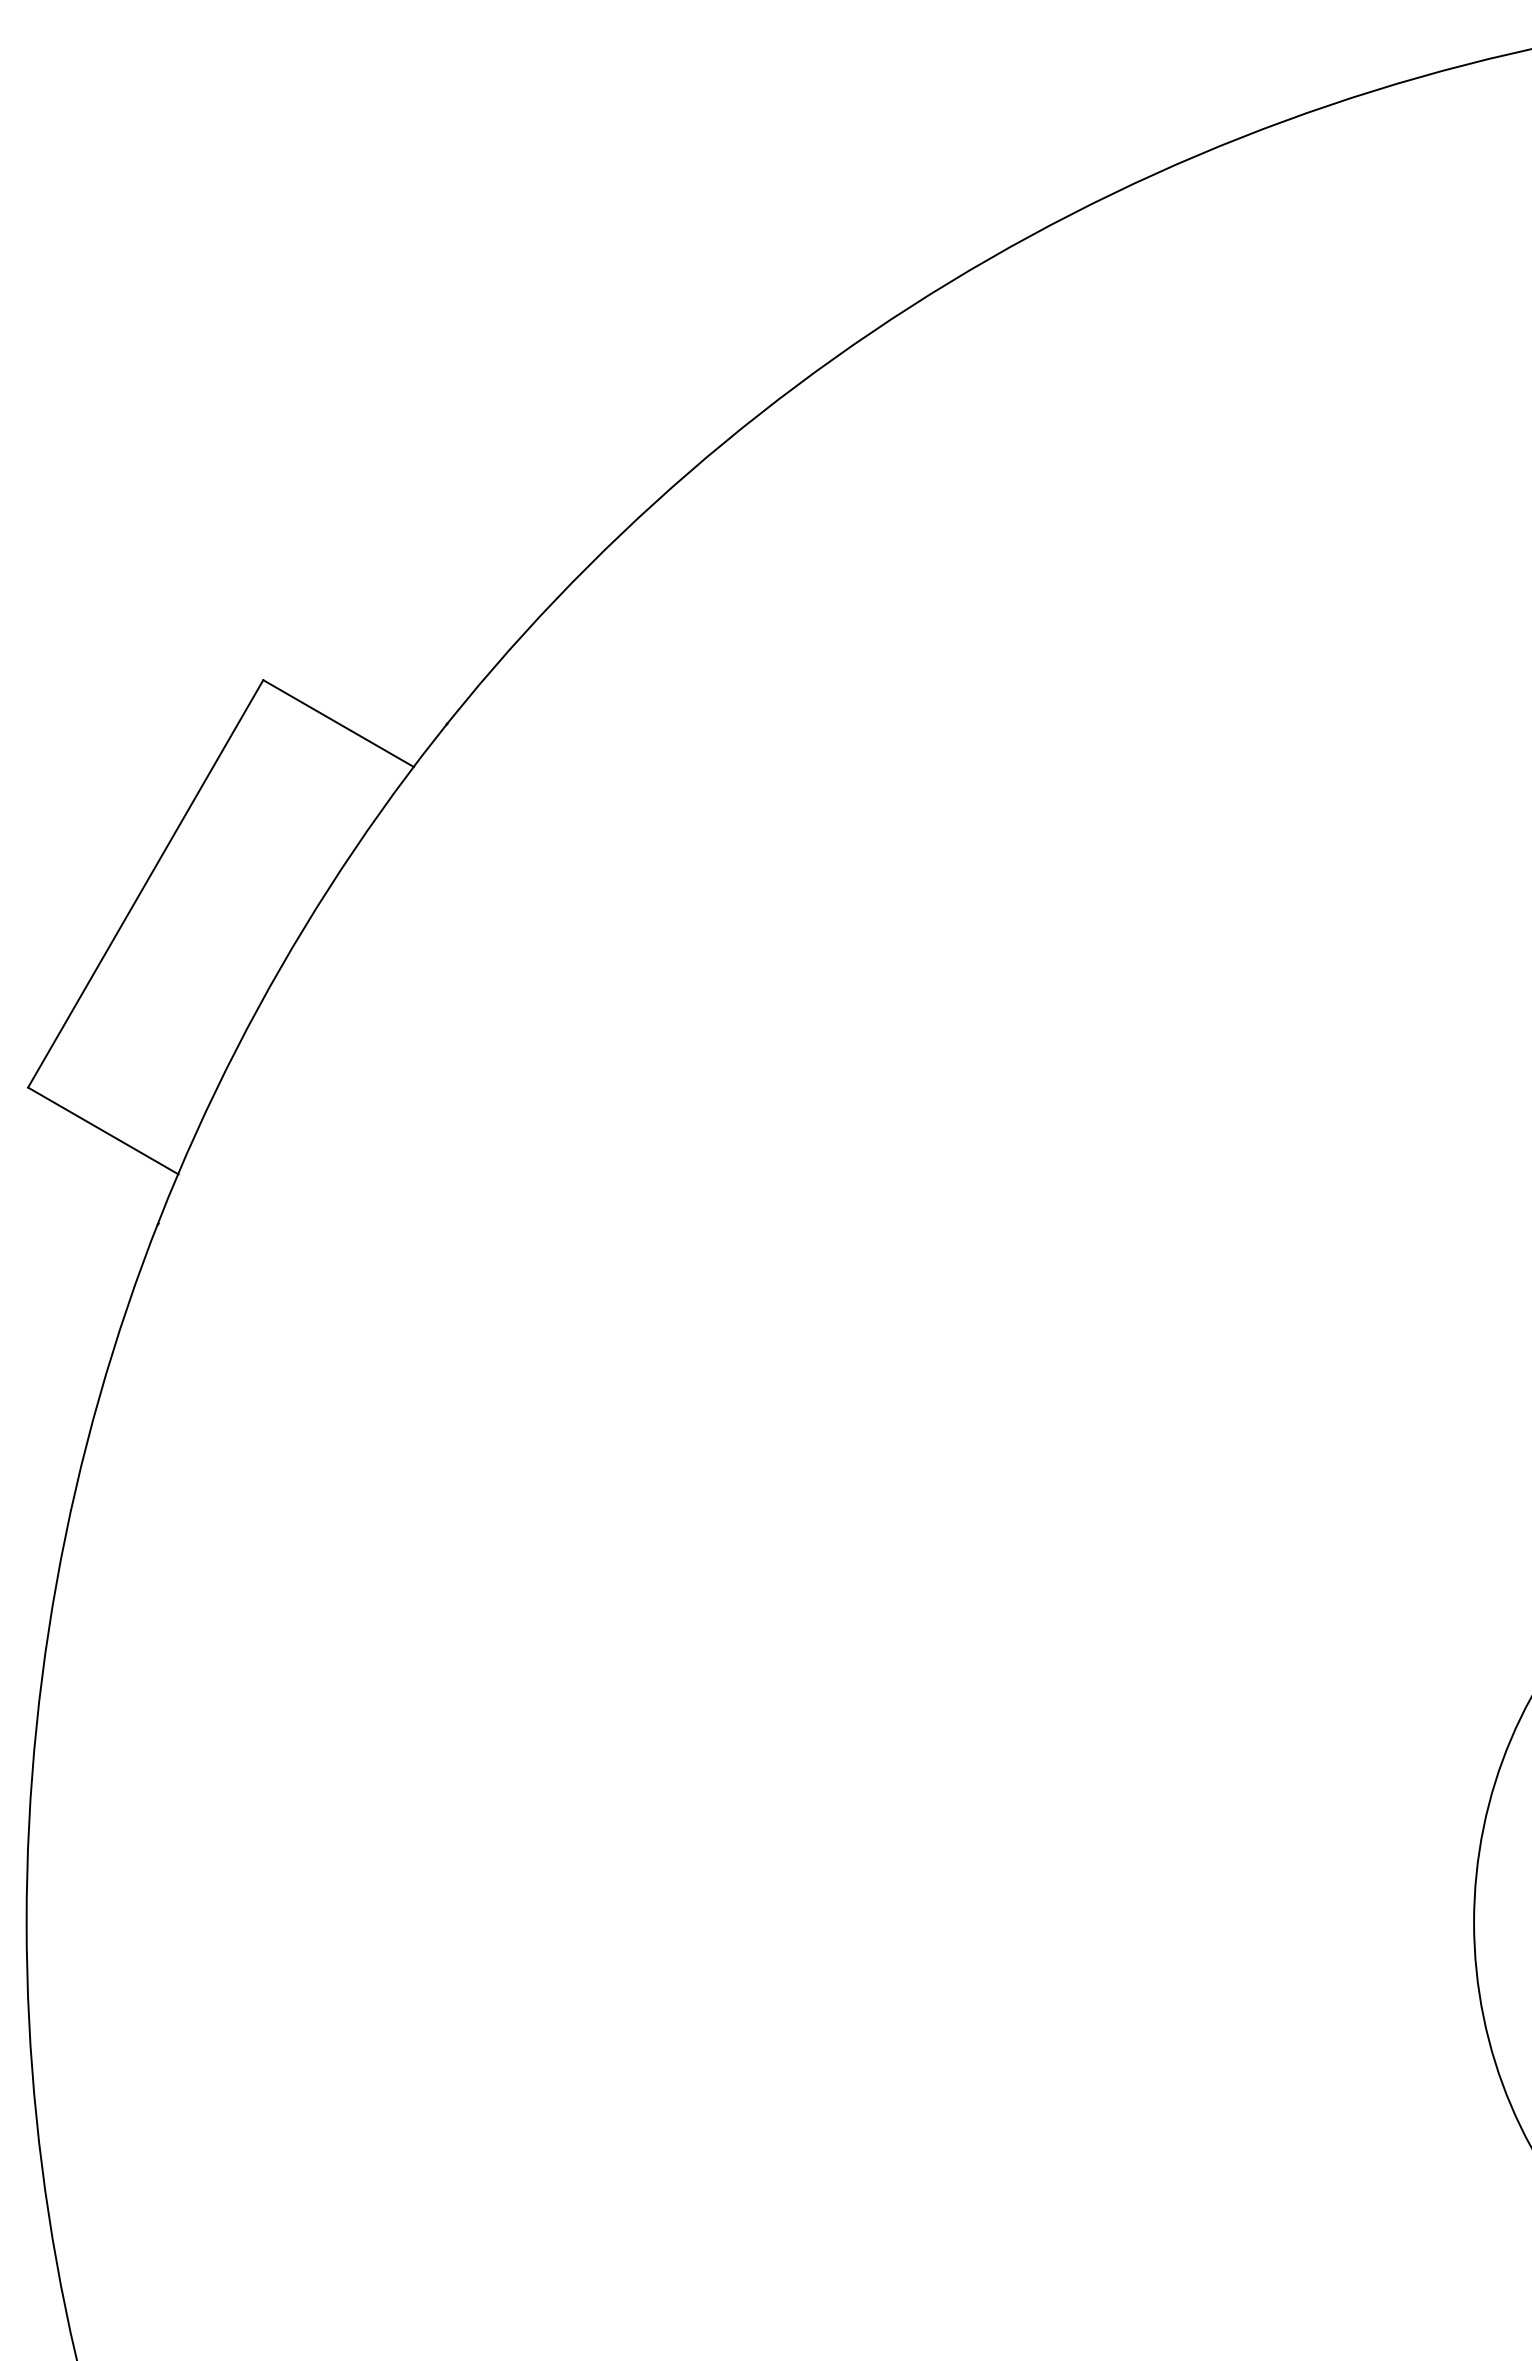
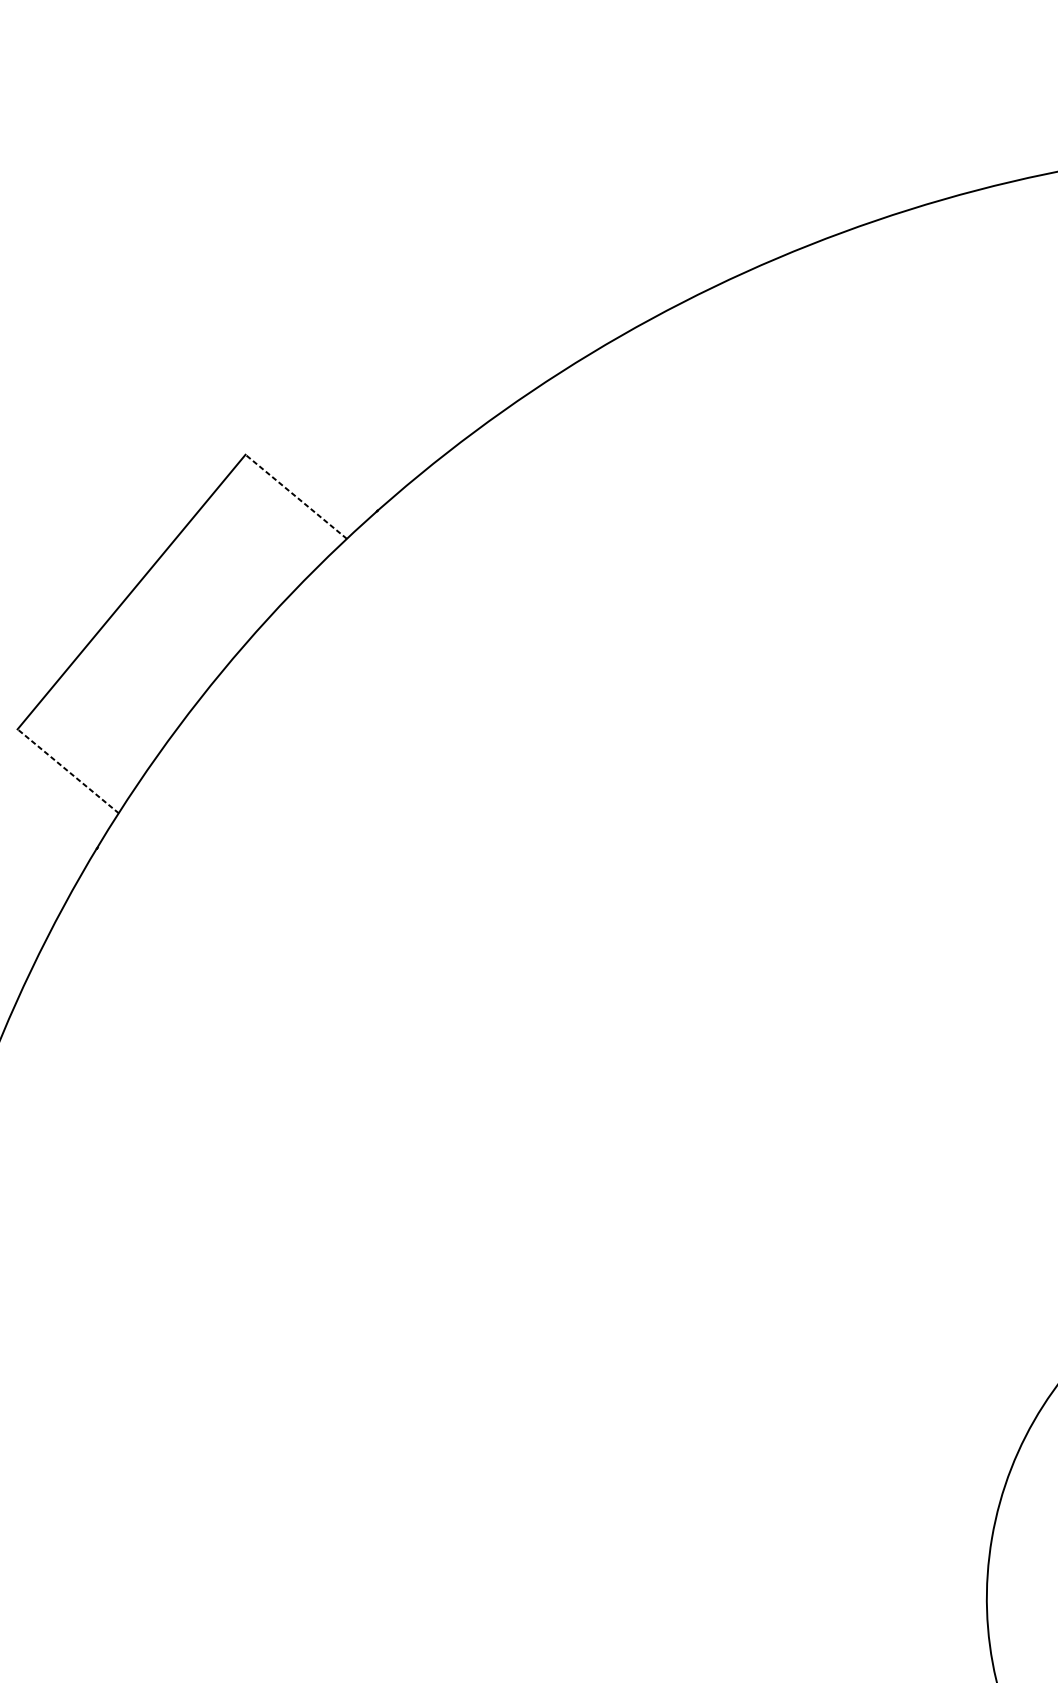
line: (338, 723) -> (296, 496), solid -> dashed
line: (103, 1131) -> (68, 771), solid -> dashed

